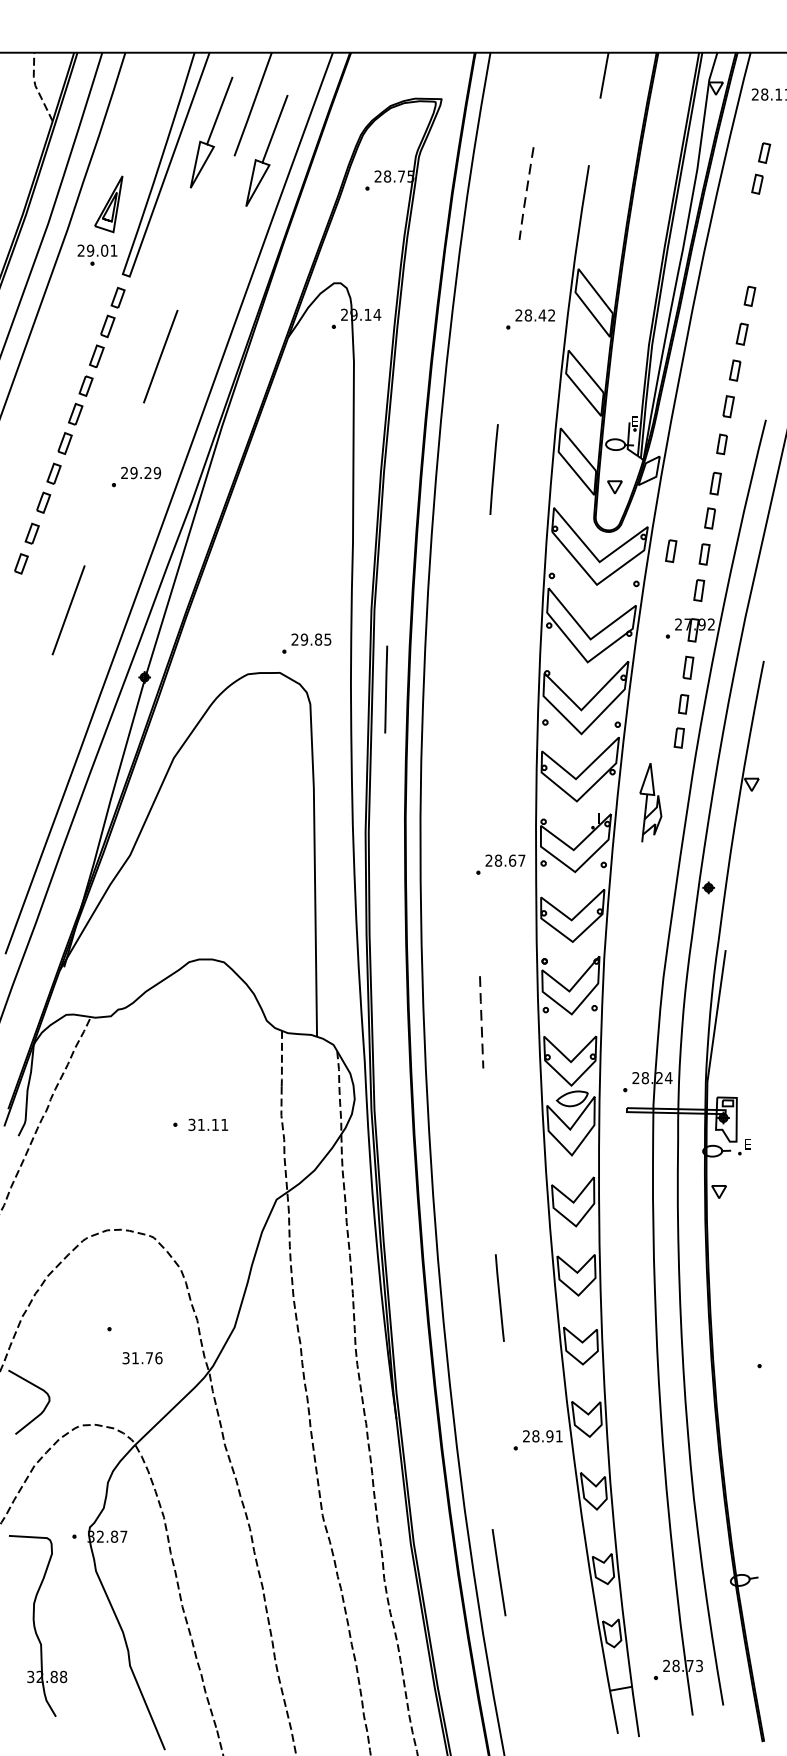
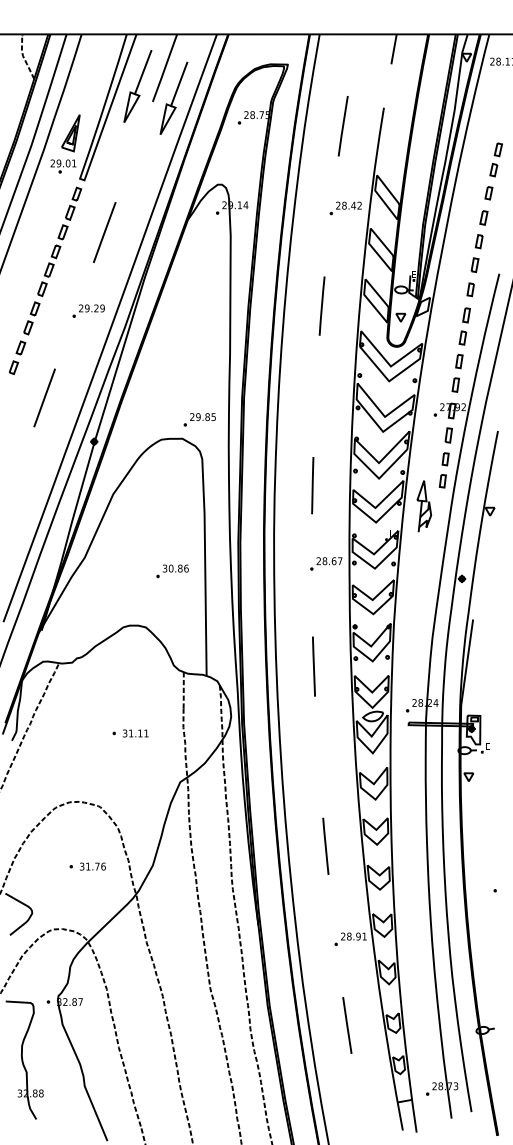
part: (760, 167) -> (495, 159), moved
line: (525, 194) -> (342, 126), dashed -> solid
part: (671, 551) -> (437, 359), removed
line: (385, 689) -> (312, 485), moved
part: (651, 802) -> (424, 506), moved
part: (264, 876) -> (172, 571), added
line: (480, 1022) -> (313, 666), dashed -> solid
text: (141, 1358) -> (92, 866), moved
line: (499, 1572) -> (347, 1025), moved

